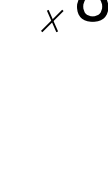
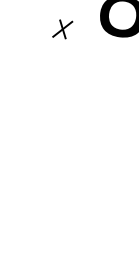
part: (52, 20) -> (63, 28), size x0.6

